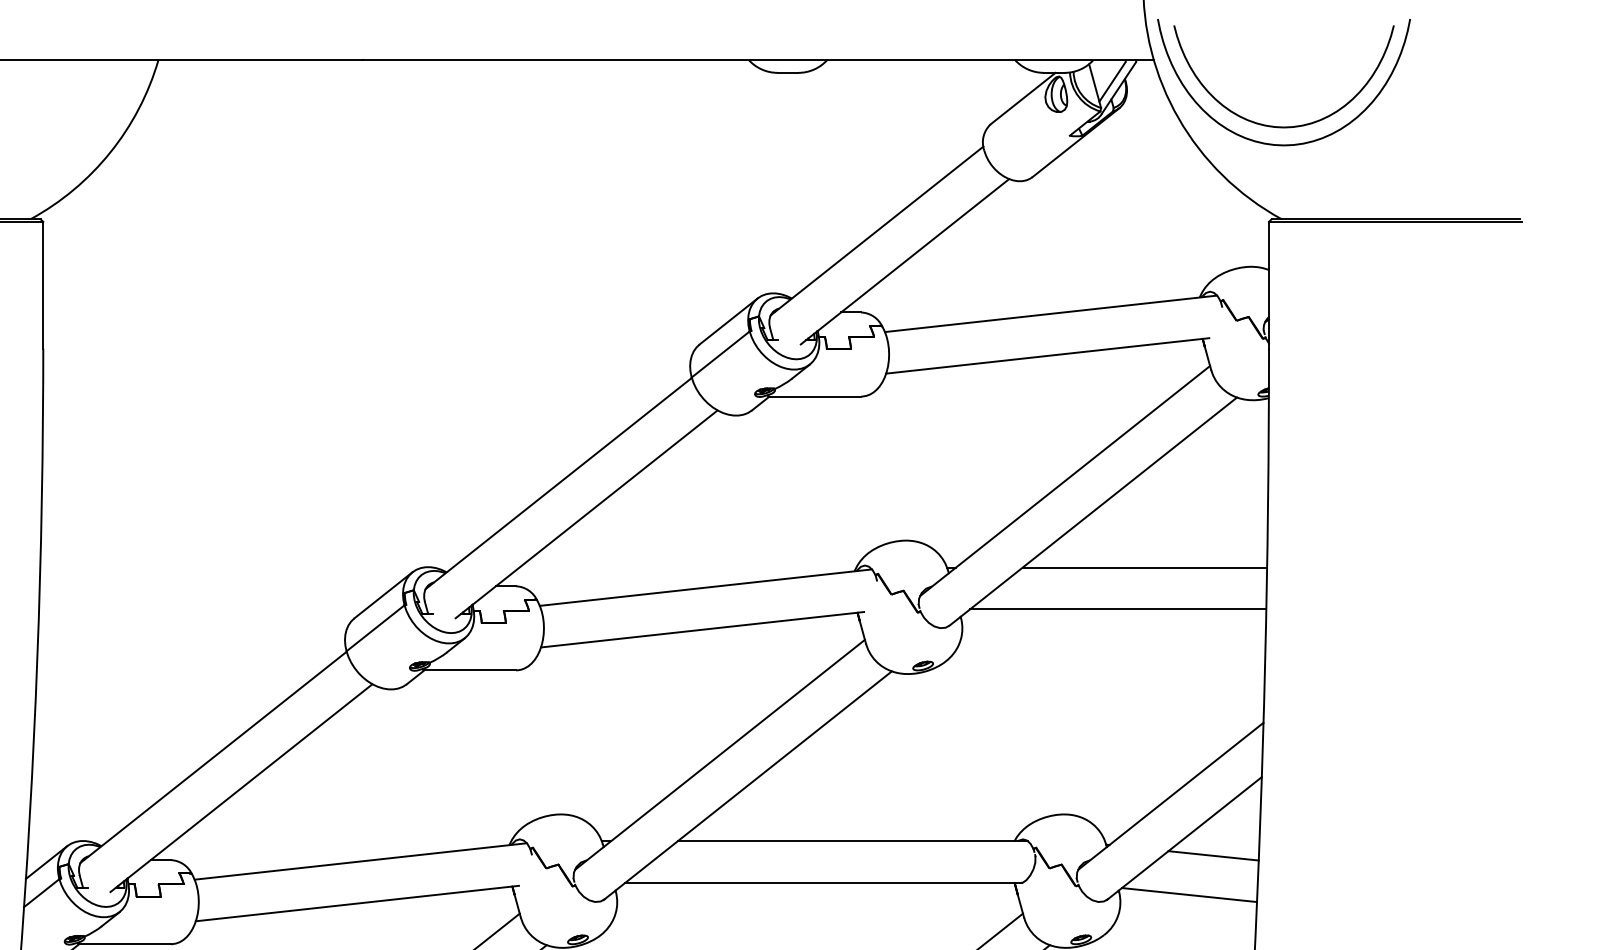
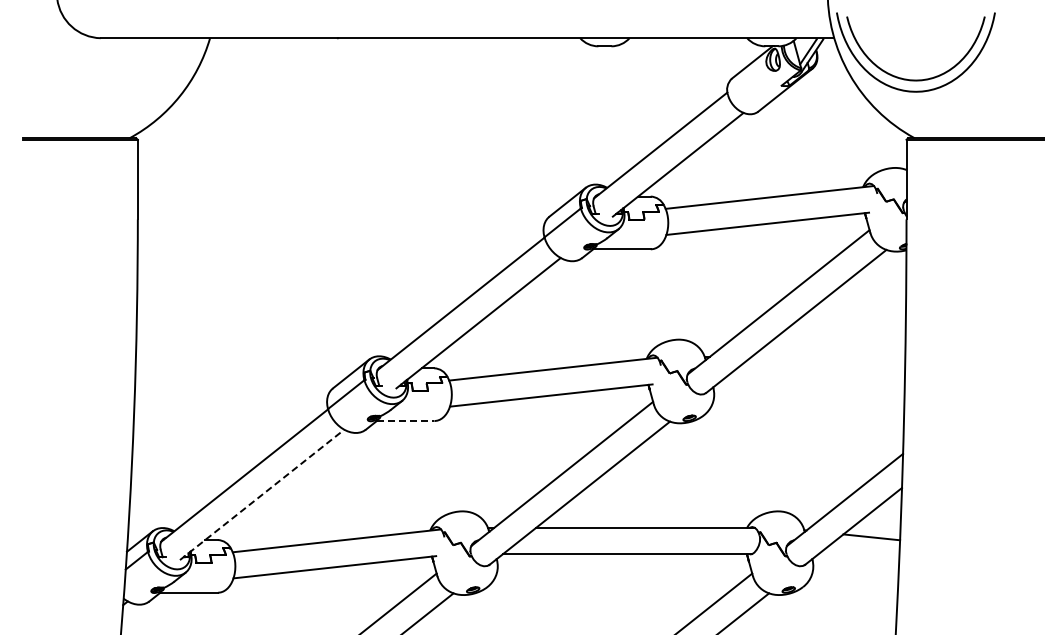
line: (1144, 567) -> (828, 356), removed
line: (1117, 608) -> (811, 382), removed
line: (470, 671) -> (405, 421), solid -> dashed
line: (242, 787) -> (262, 494), solid -> dashed
line: (1189, 894) -> (856, 561), removed

